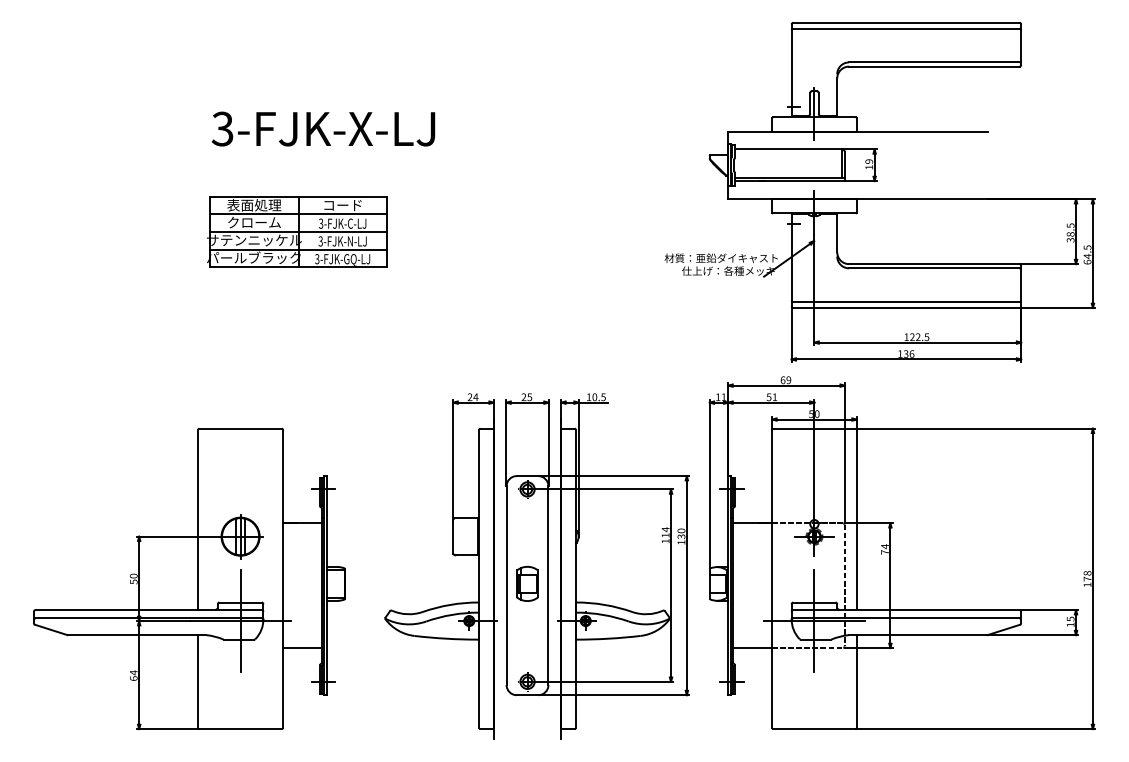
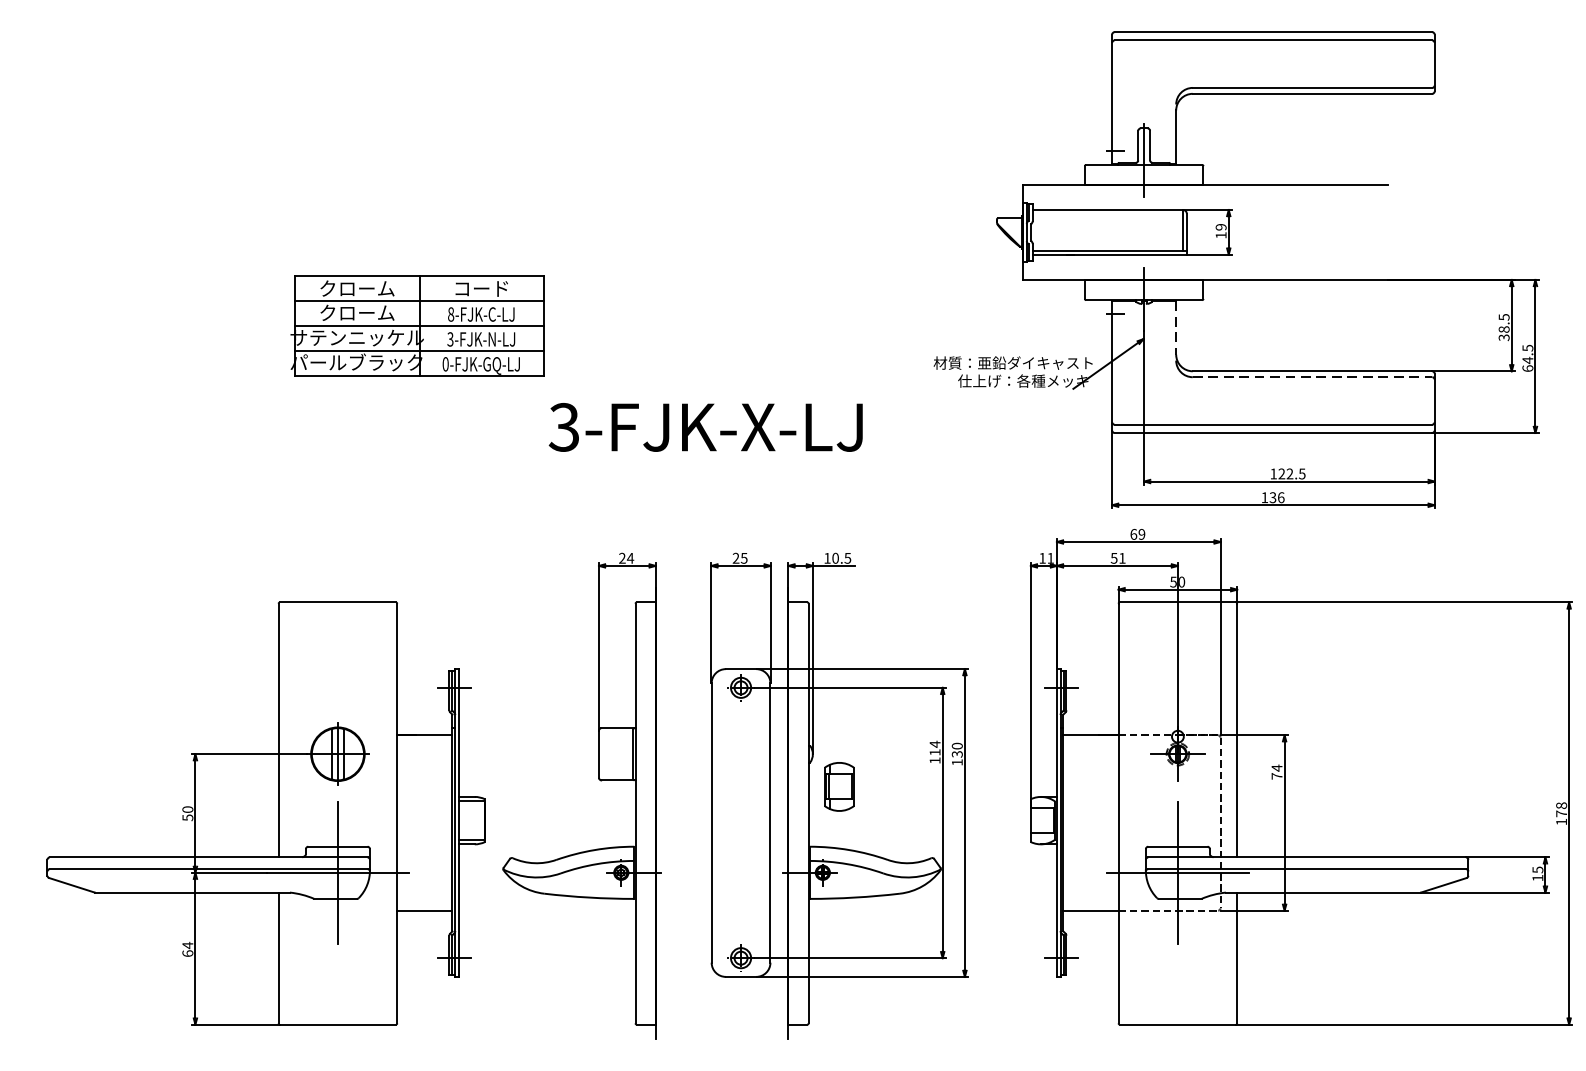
text: (323, 128) -> (705, 426), moved
text: (254, 205) -> (357, 288), 表面処理 -> クローム
text: (321, 223) -> (451, 314), 3-FJK-C-LJ -> 8-FJK-C-LJ
line: (837, 233) -> (1176, 328), solid -> dashed
text: (317, 259) -> (445, 364), 3-FJK-GQ-LJ -> 0-FJK-GQ-LJ
line: (934, 268) -> (1312, 377), solid -> dashed
part: (901, 553) -> (1300, 777), moved
part: (452, 554) -> (597, 779), moved
part: (527, 583) -> (839, 786), moved

